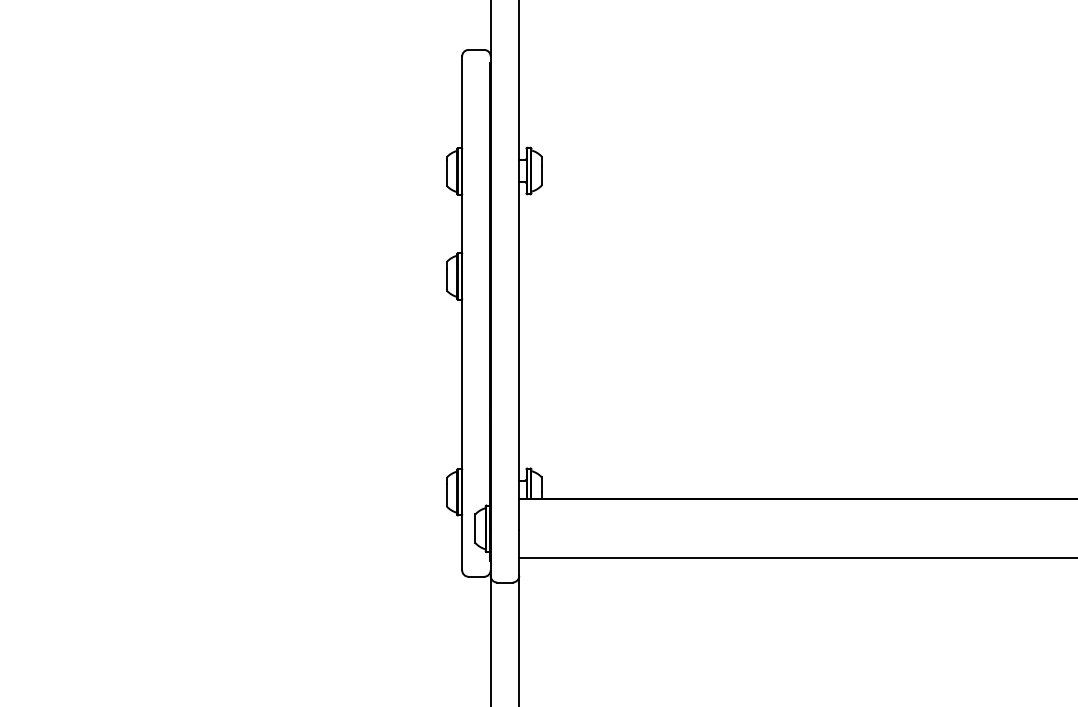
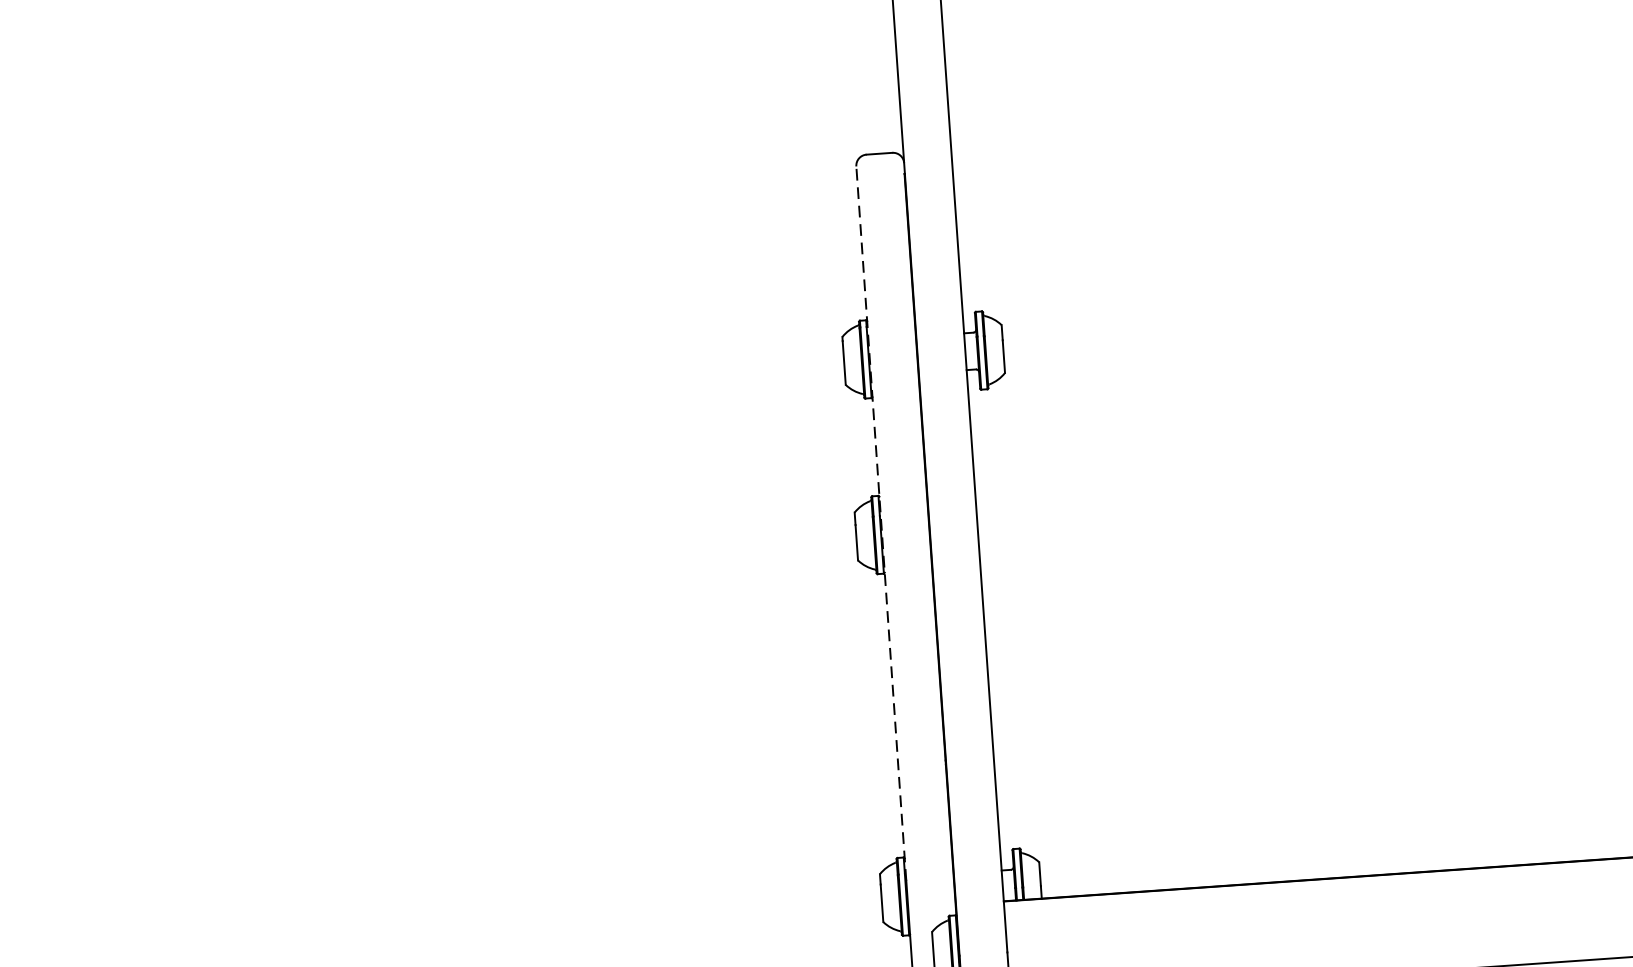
line: (462, 269) -> (881, 523), solid -> dashed

